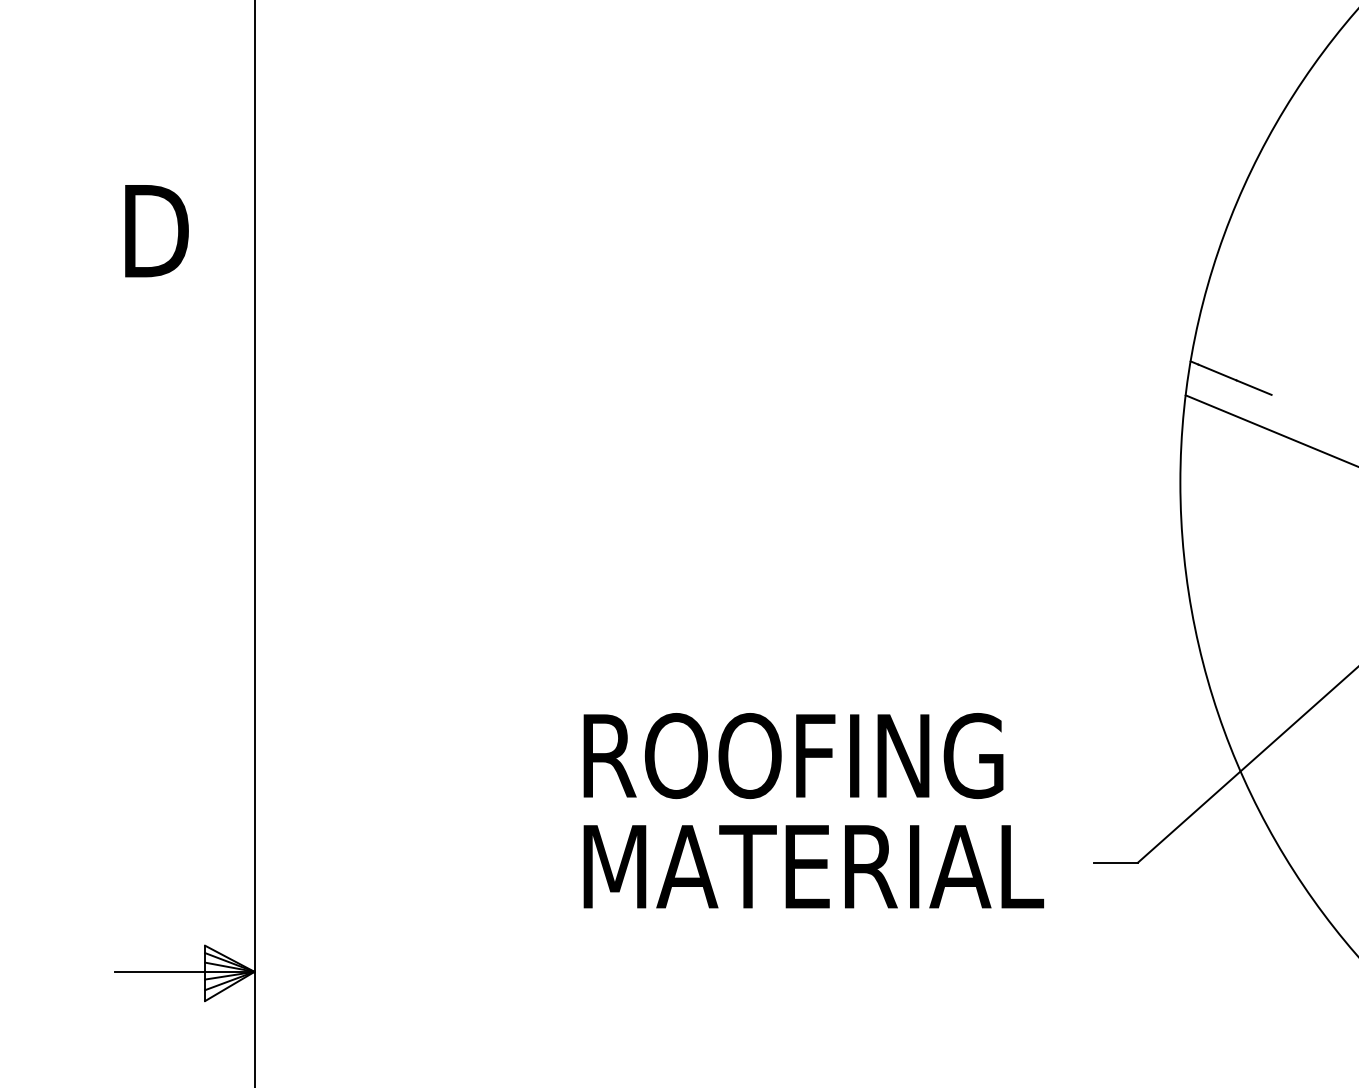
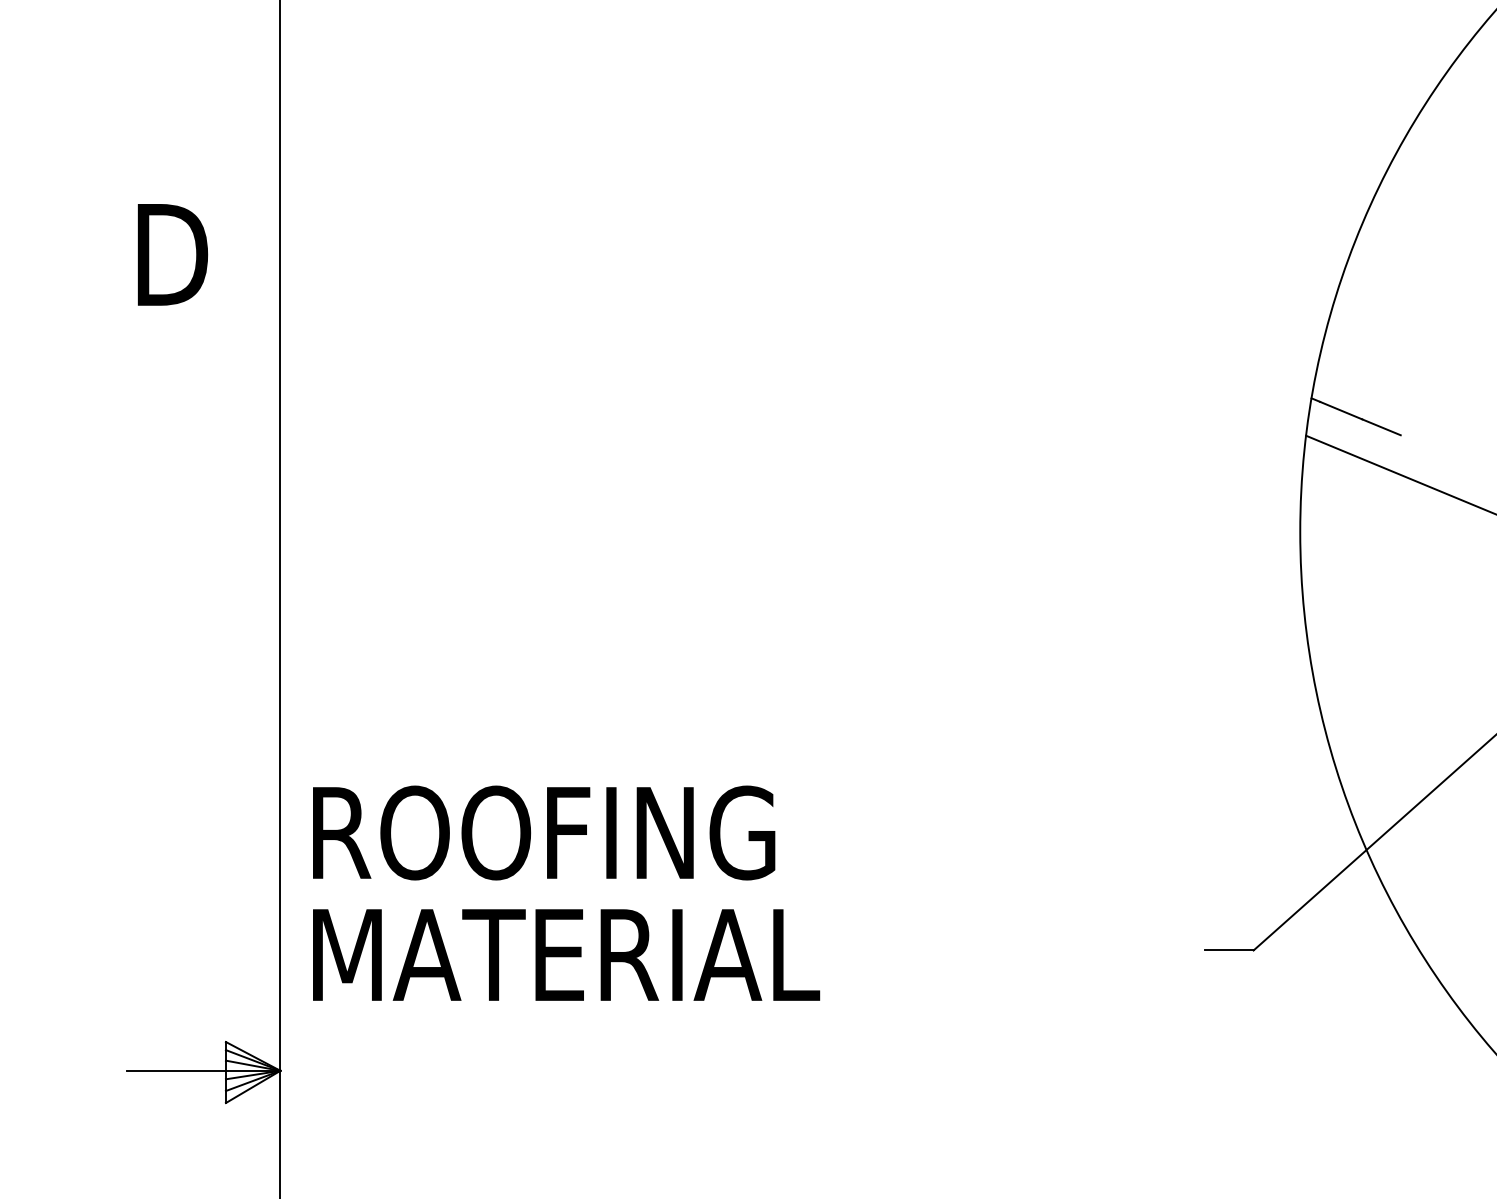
text: (813, 809) -> (566, 892), moved

